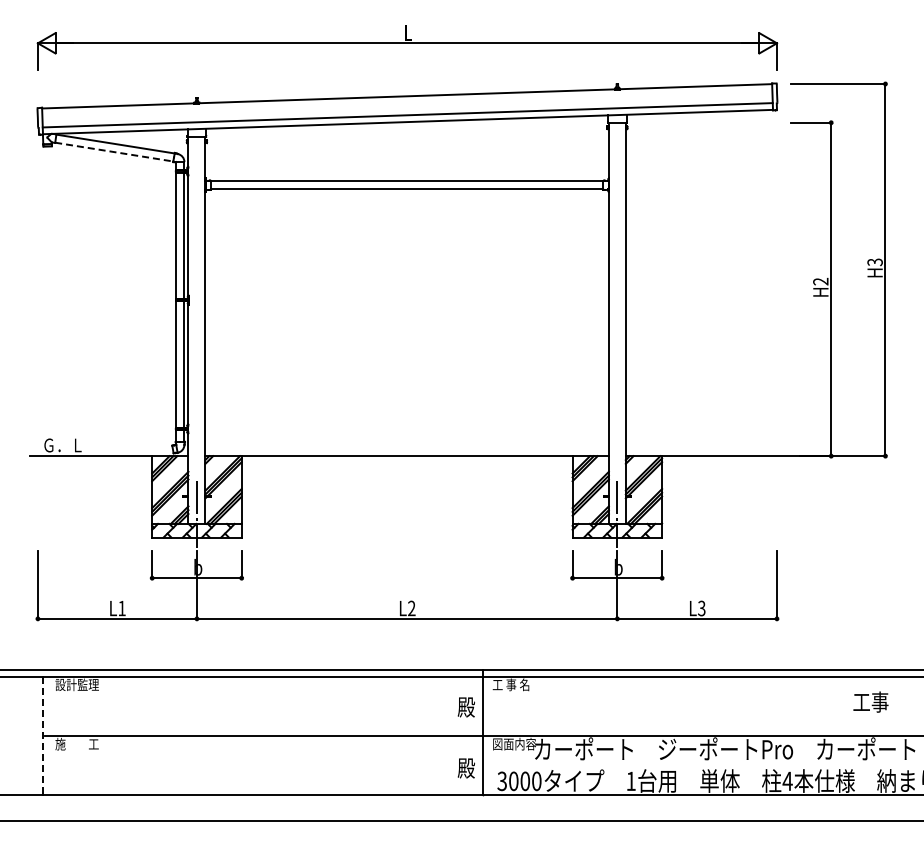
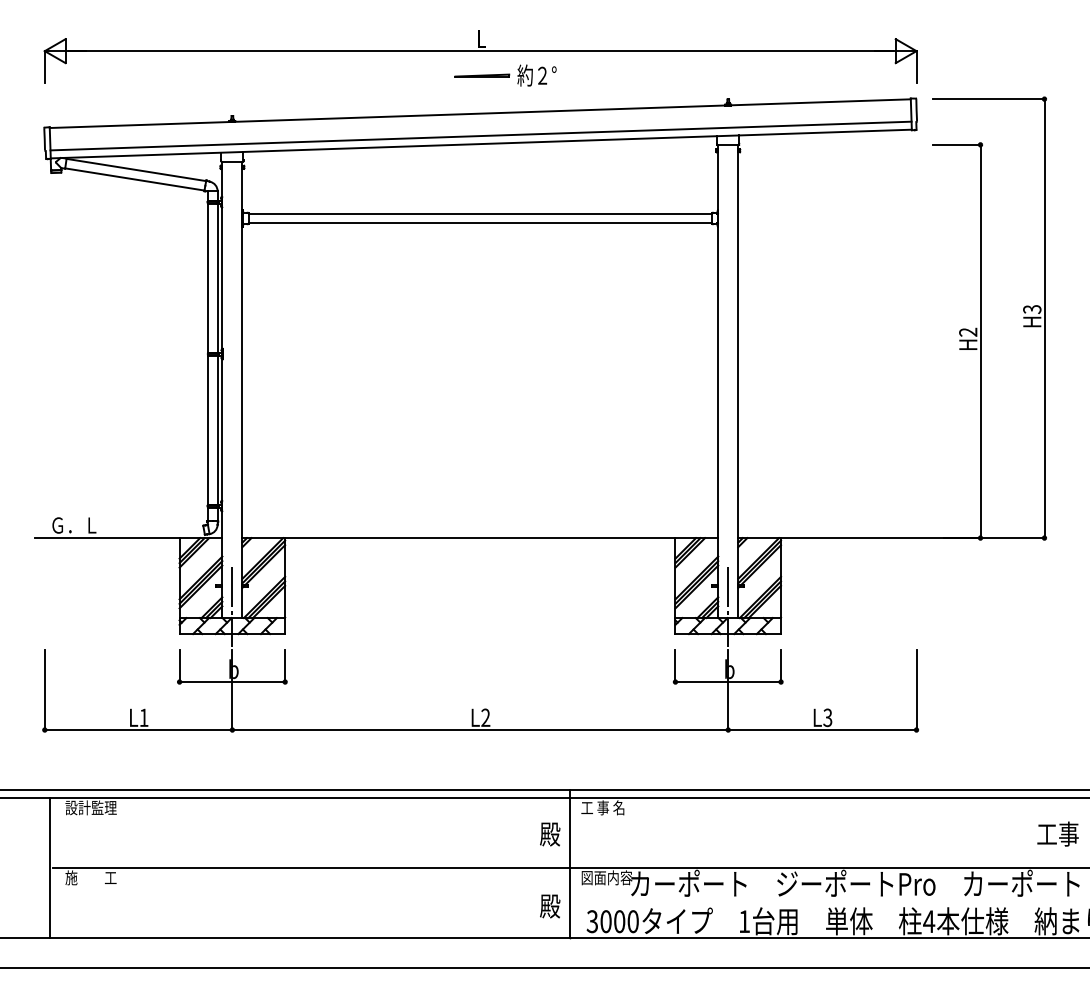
part: (428, 63) -> (505, 74), added
line: (114, 152) -> (135, 179), dashed -> solid
text: (870, 701) -> (1057, 833), moved
line: (42, 736) -> (50, 868), dashed -> solid

